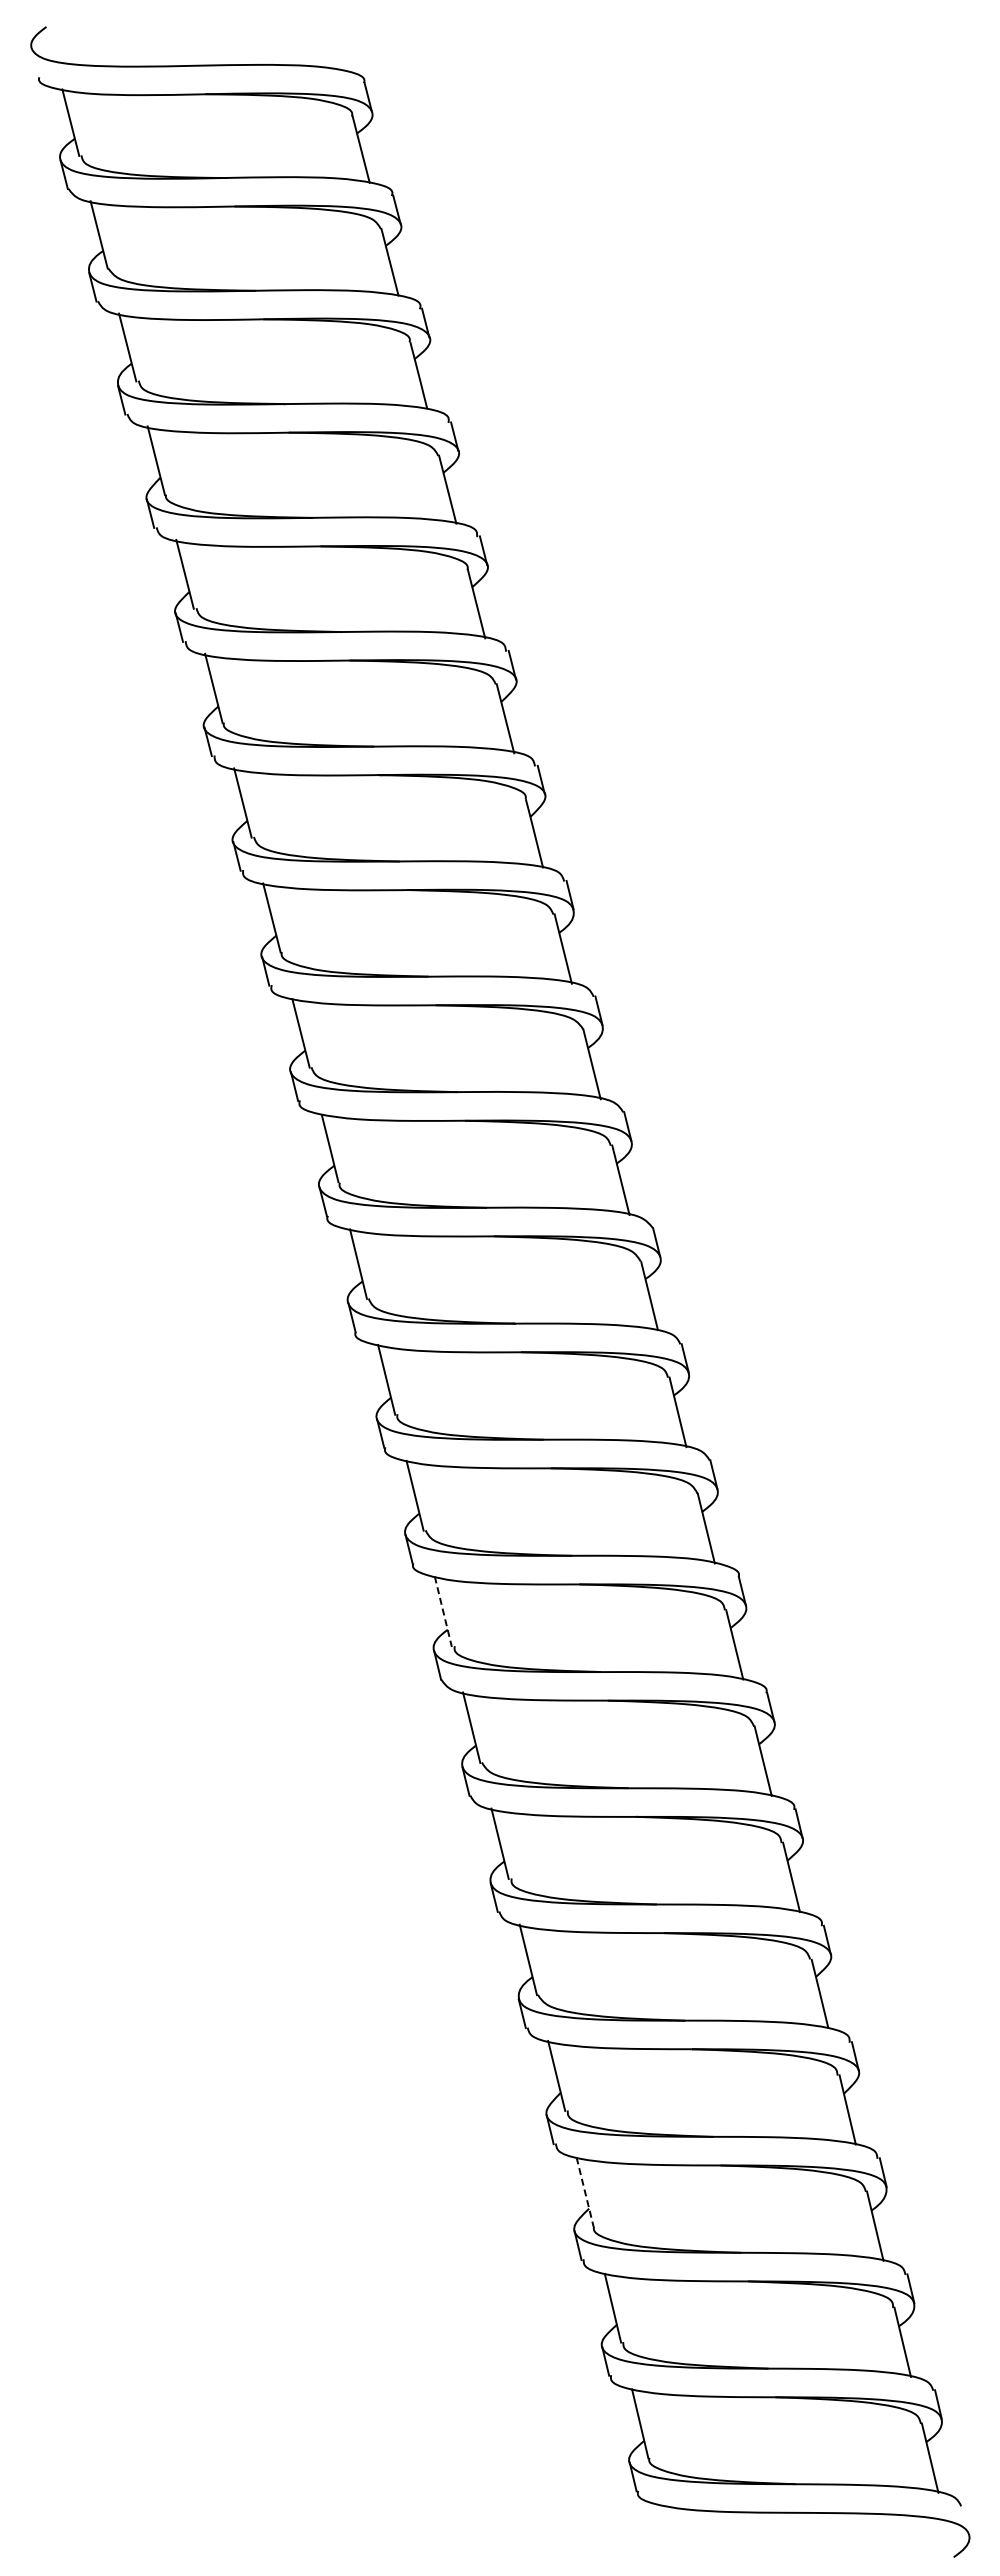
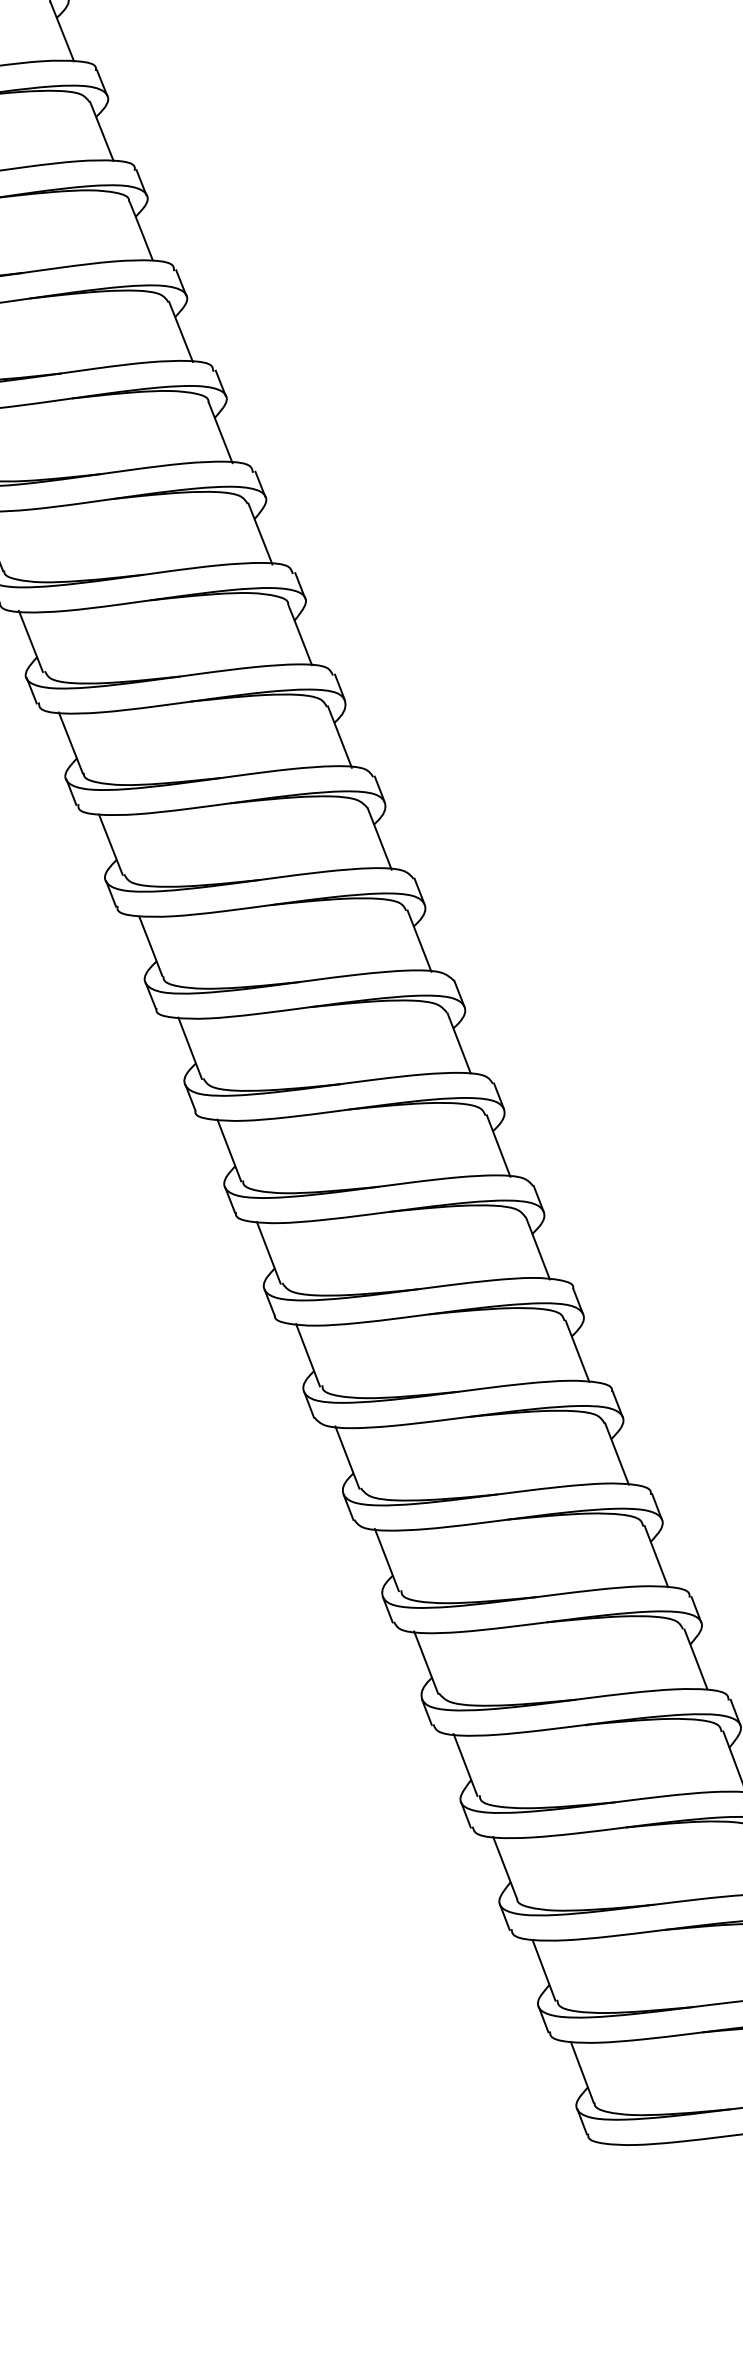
line: (443, 1612) -> (308, 1355), dashed -> solid
line: (585, 2192) -> (505, 1867), dashed -> solid

